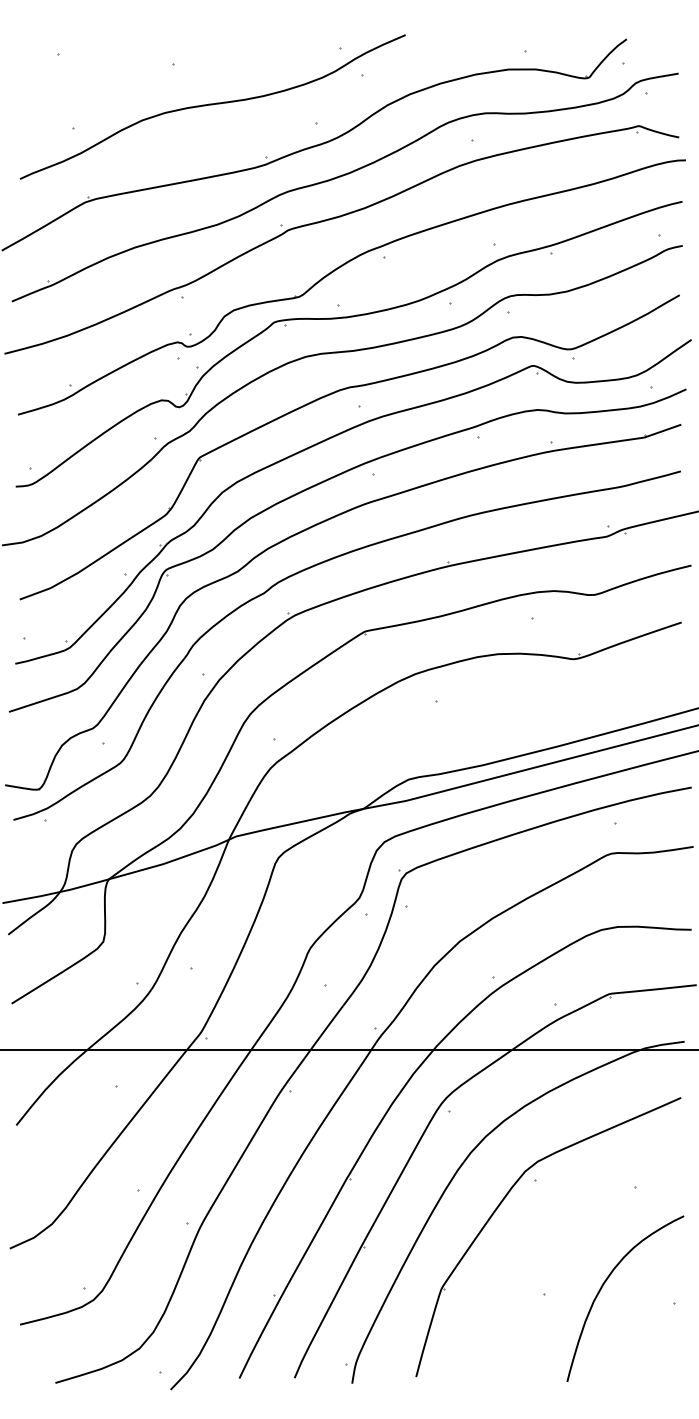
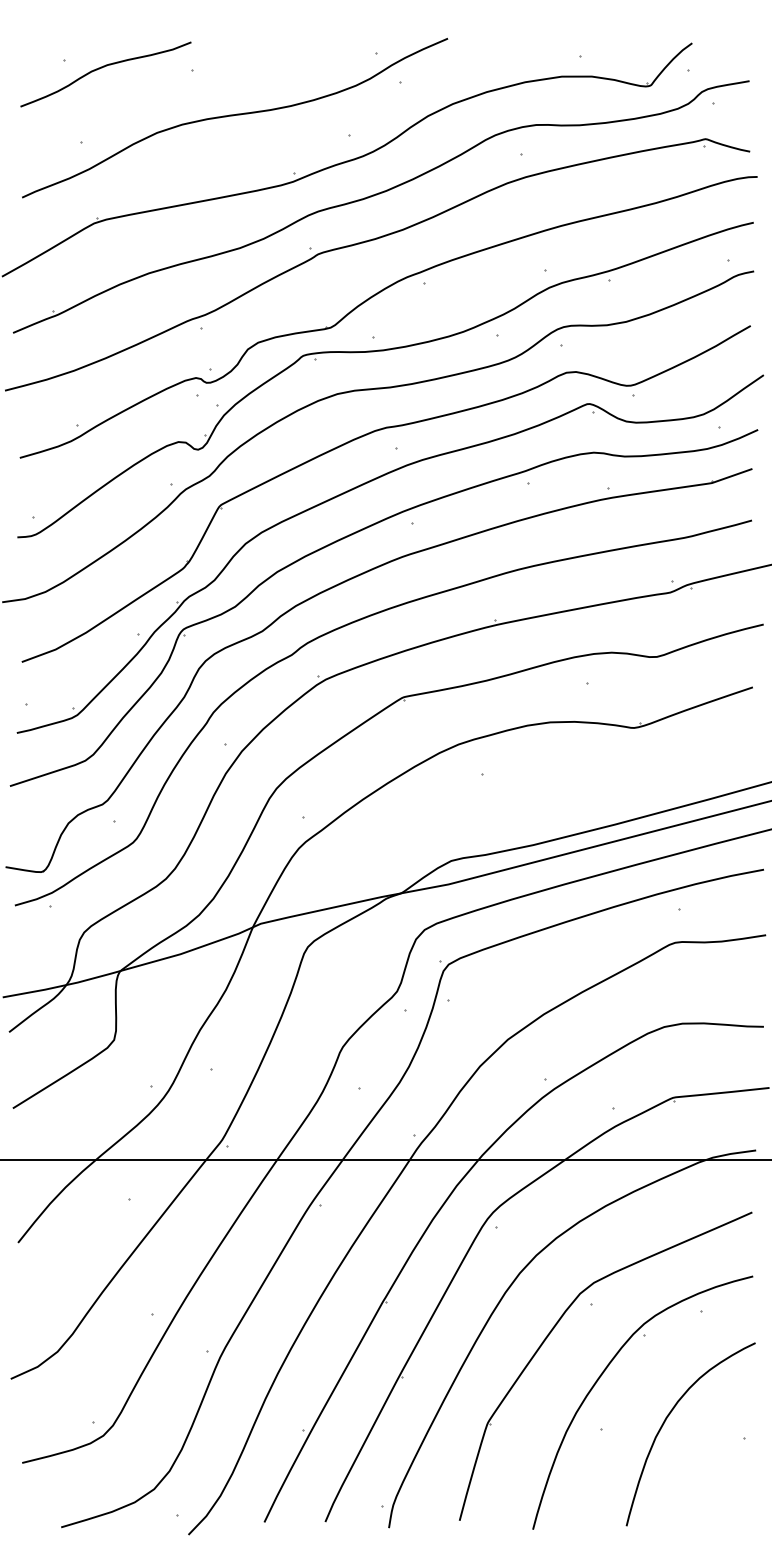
curve: (92, 62) -> (102, 68), added
part: (545, 1245) -> (602, 1375), added

